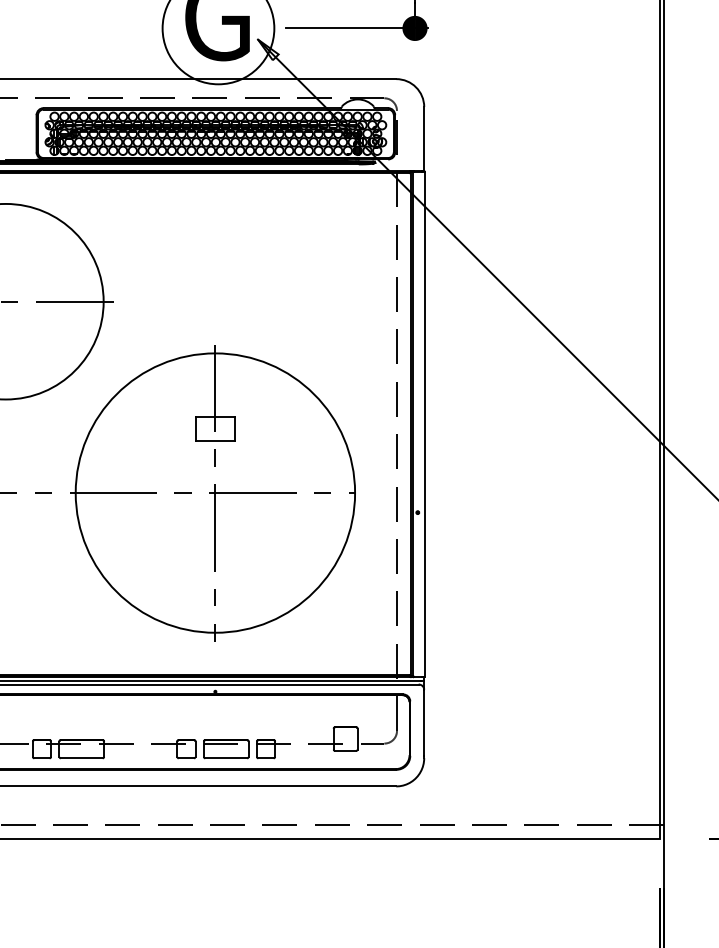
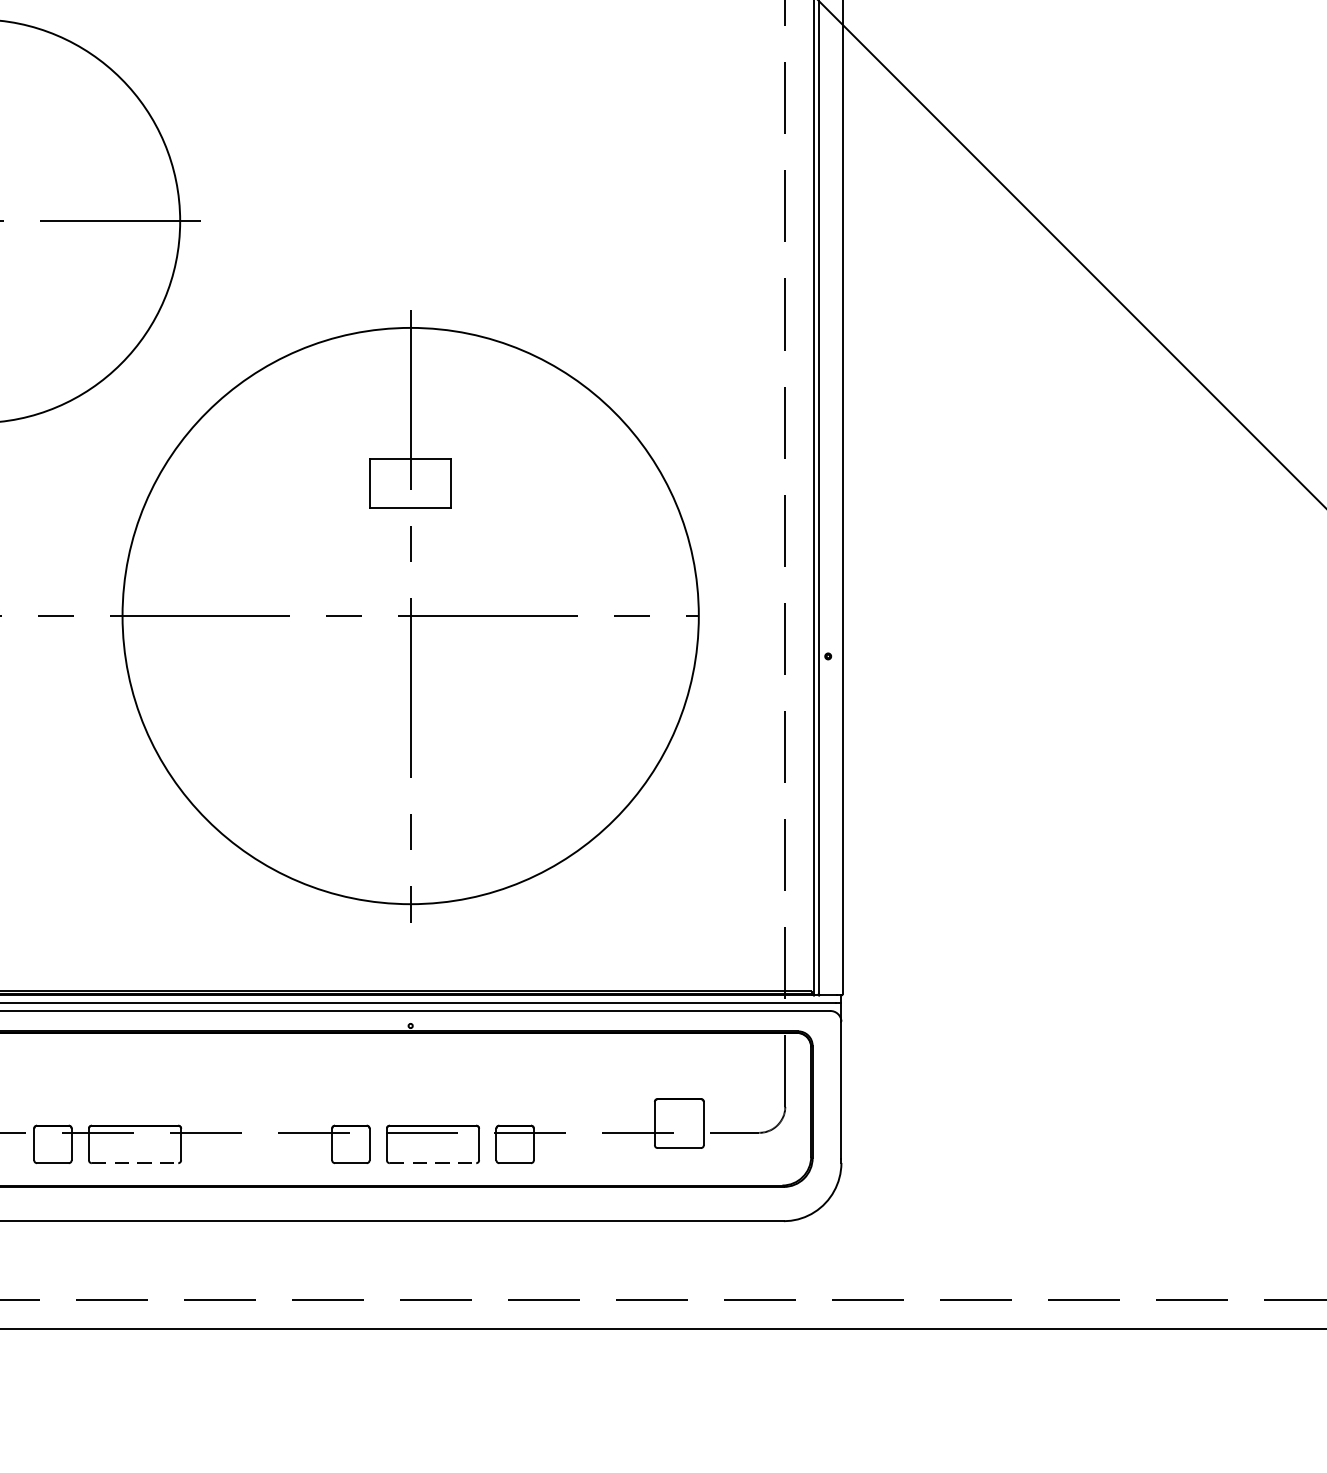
line: (81, 758) -> (134, 1163), solid -> dashed
line: (226, 758) -> (433, 1163), solid -> dashed

